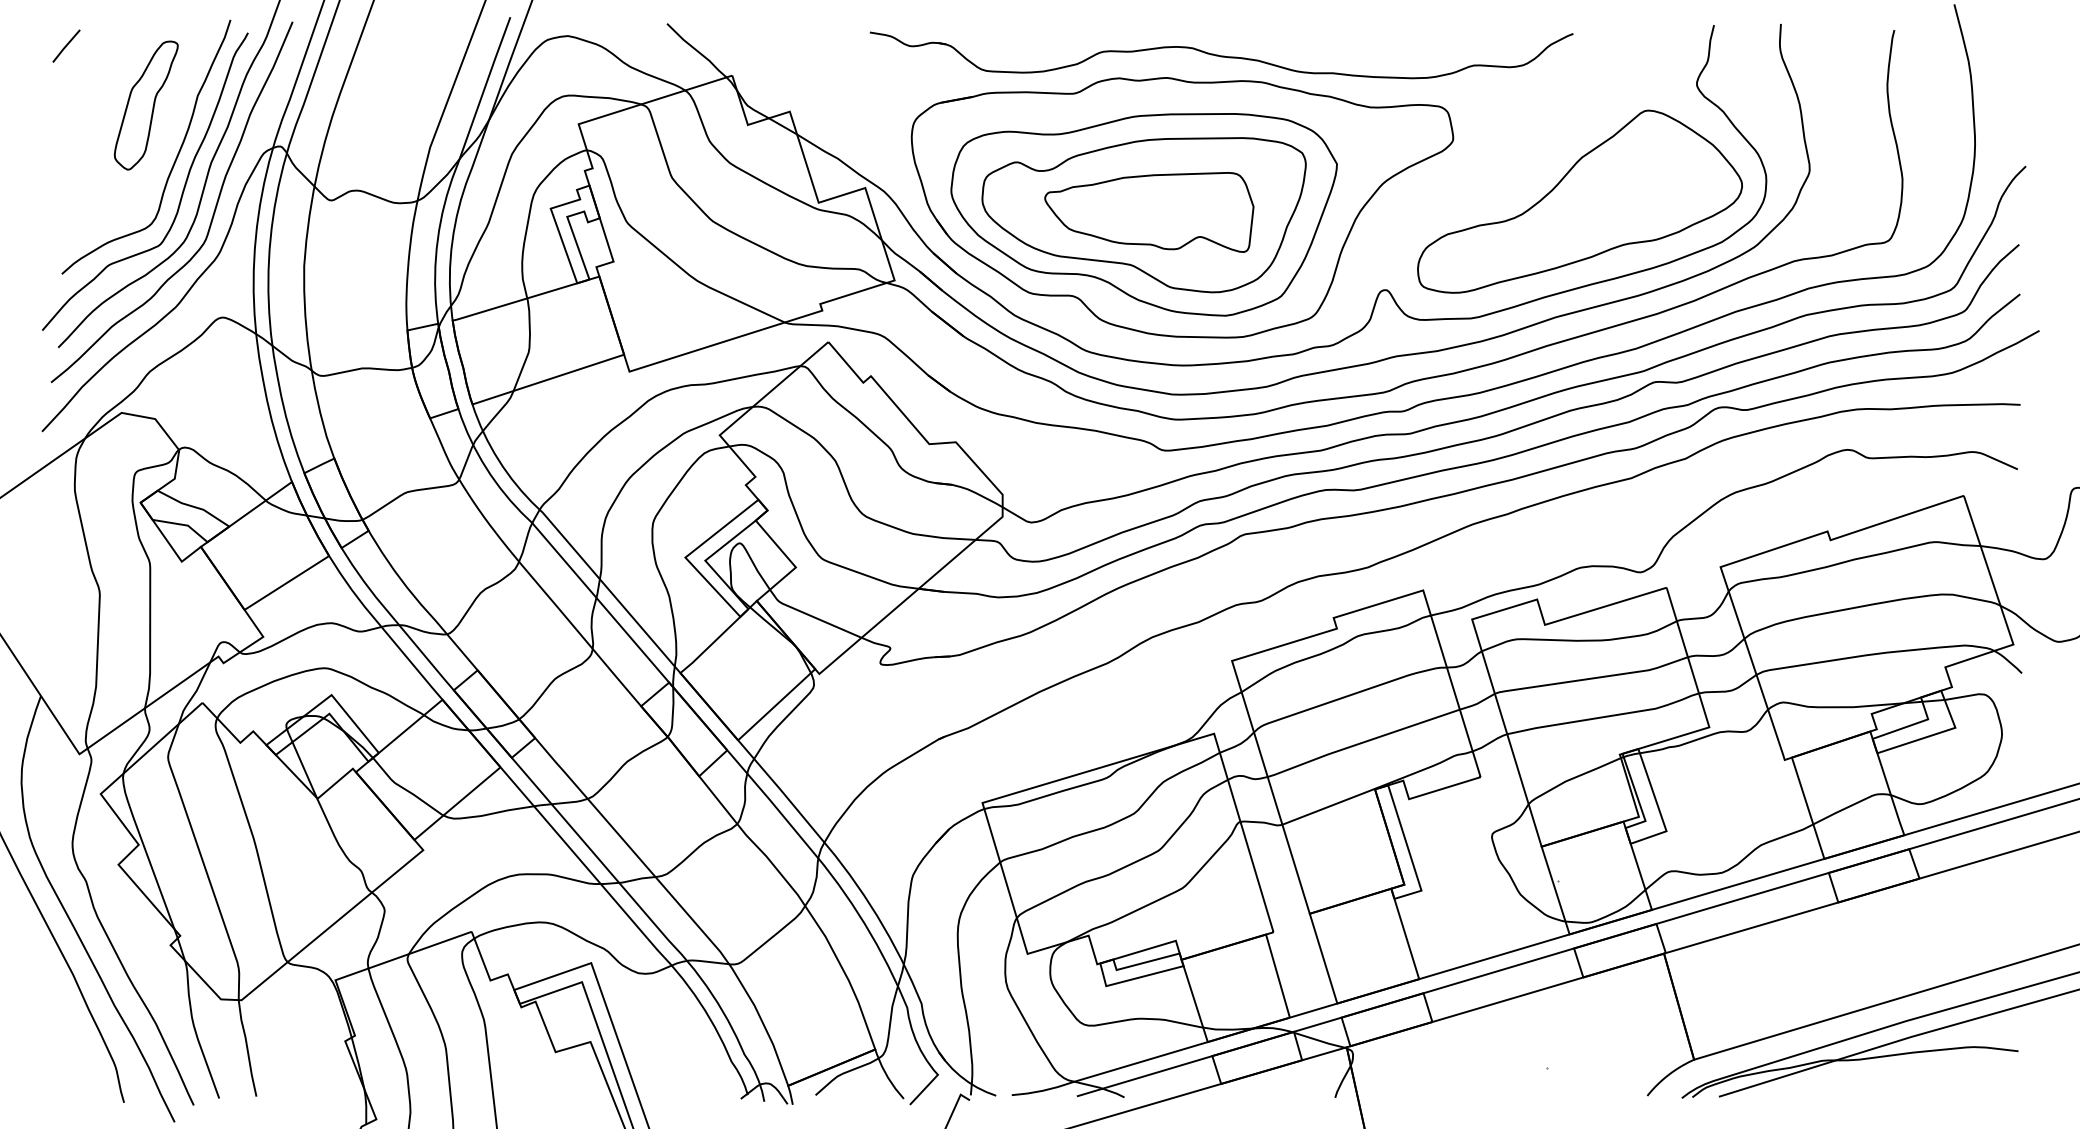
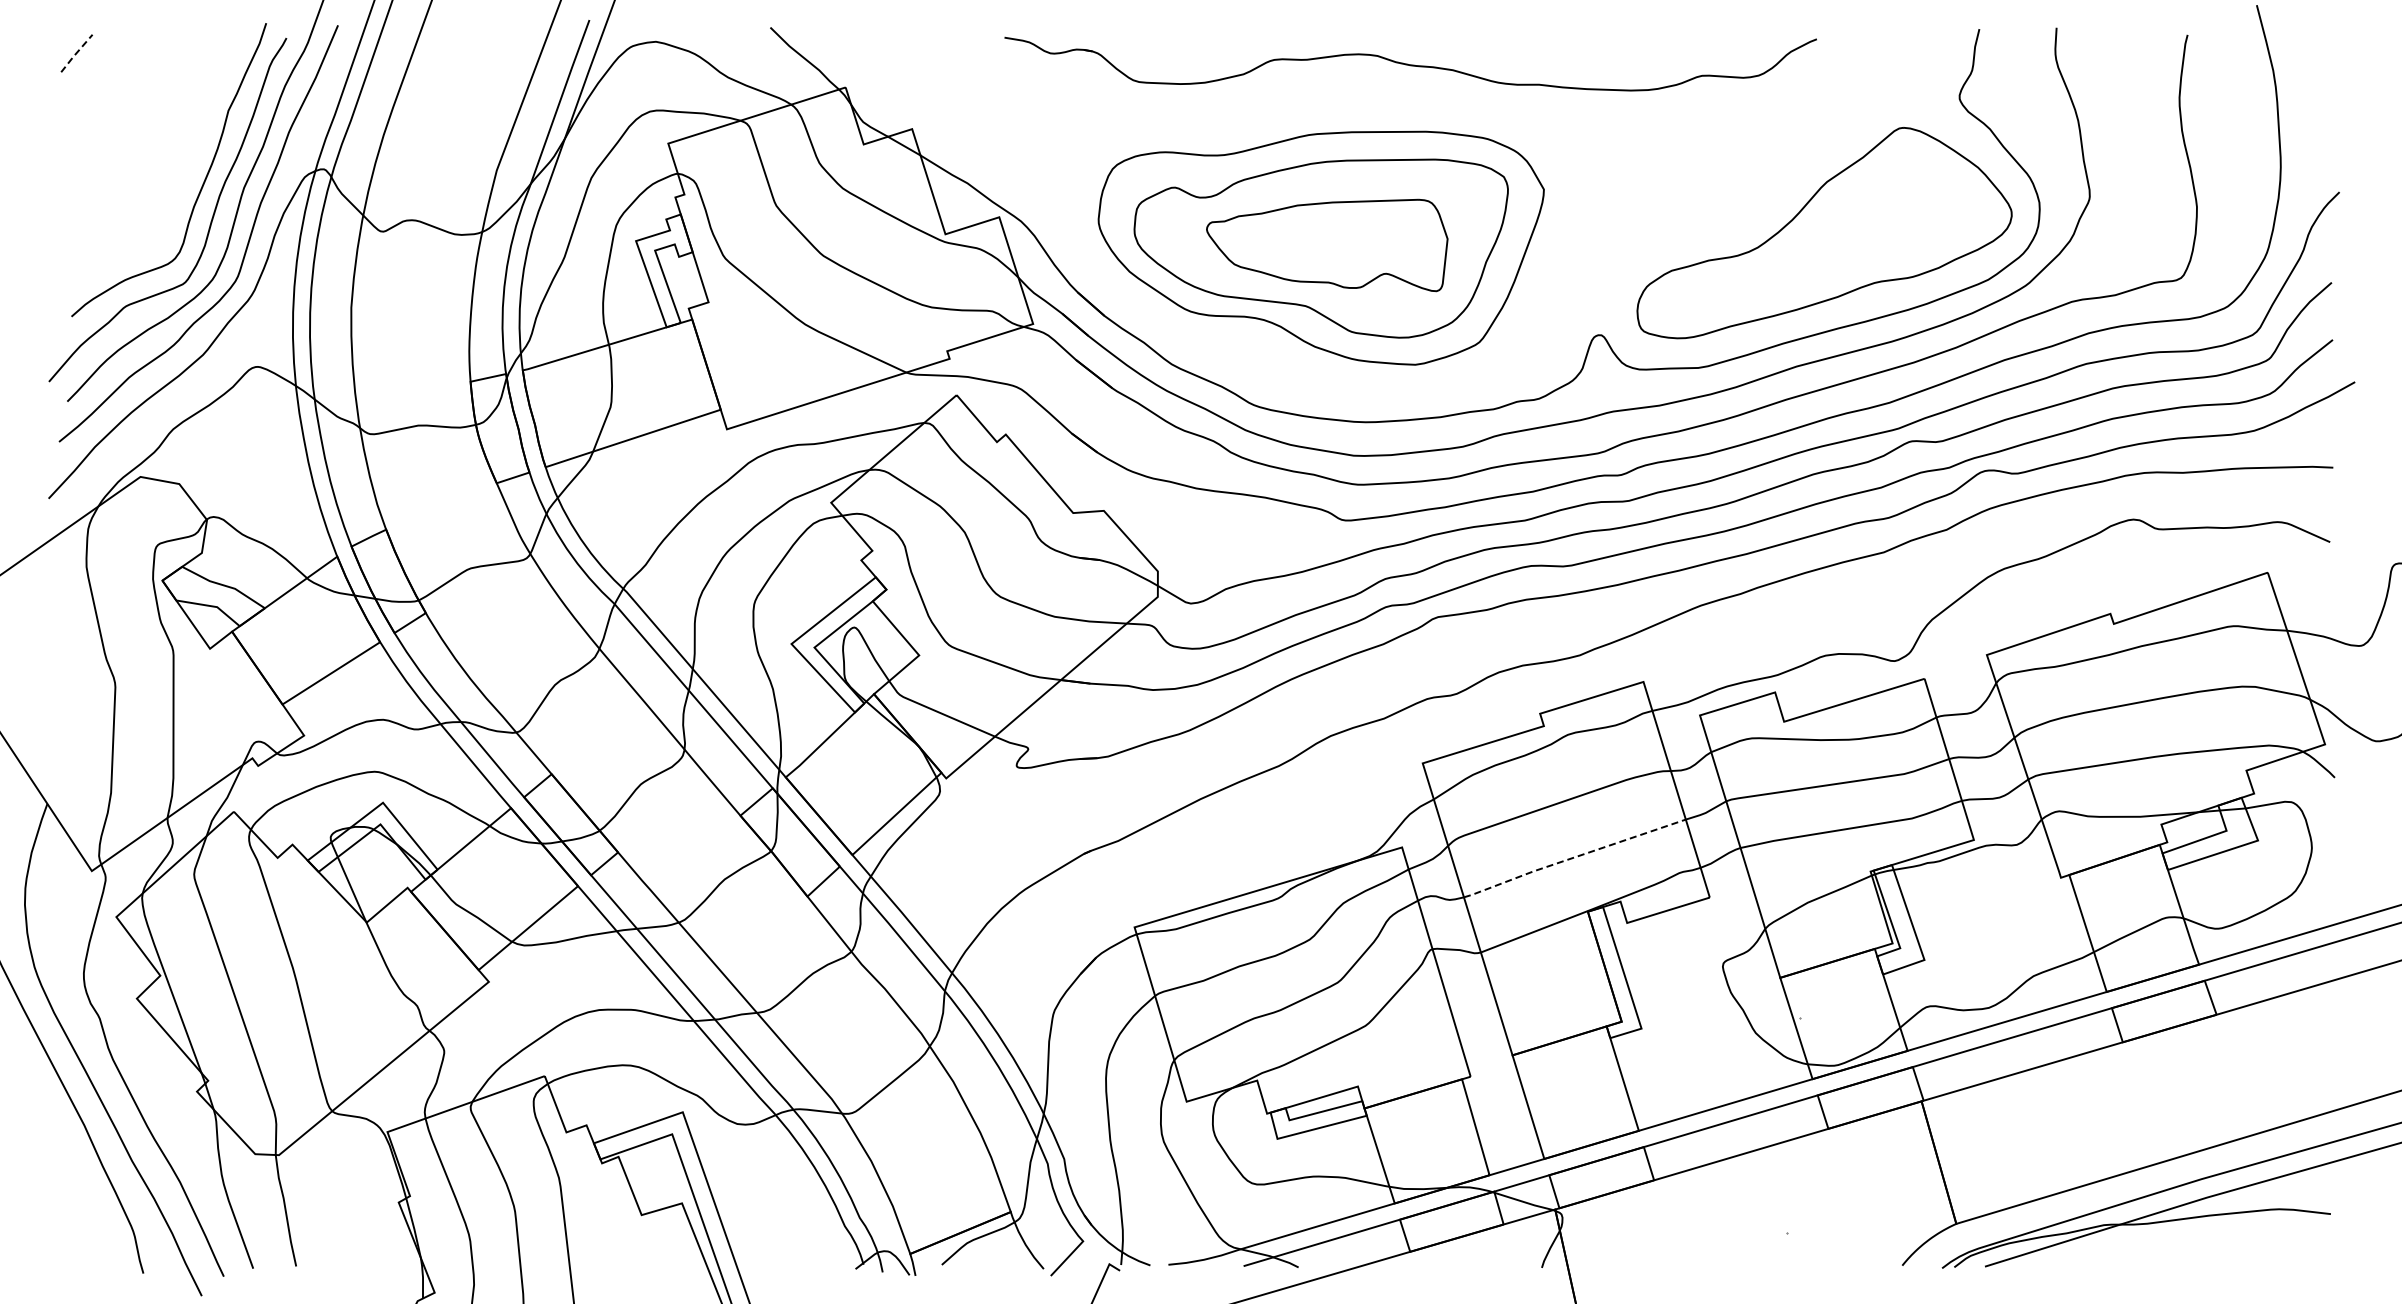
line: (66, 46) -> (76, 53), solid -> dashed
part: (145, 105) -> (168, 121), removed
part: (1182, 207) -> (1365, 239), removed
line: (1362, 742) -> (1573, 857), solid -> dashed

